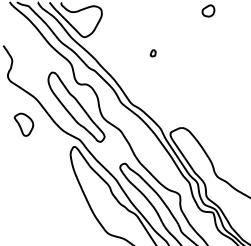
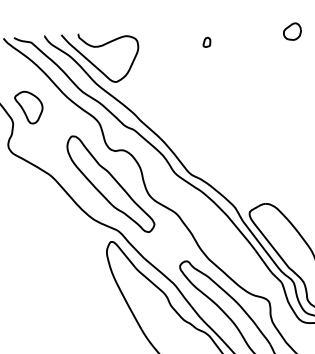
part: (152, 53) -> (205, 42), moved
part: (23, 124) -> (28, 107), moved

